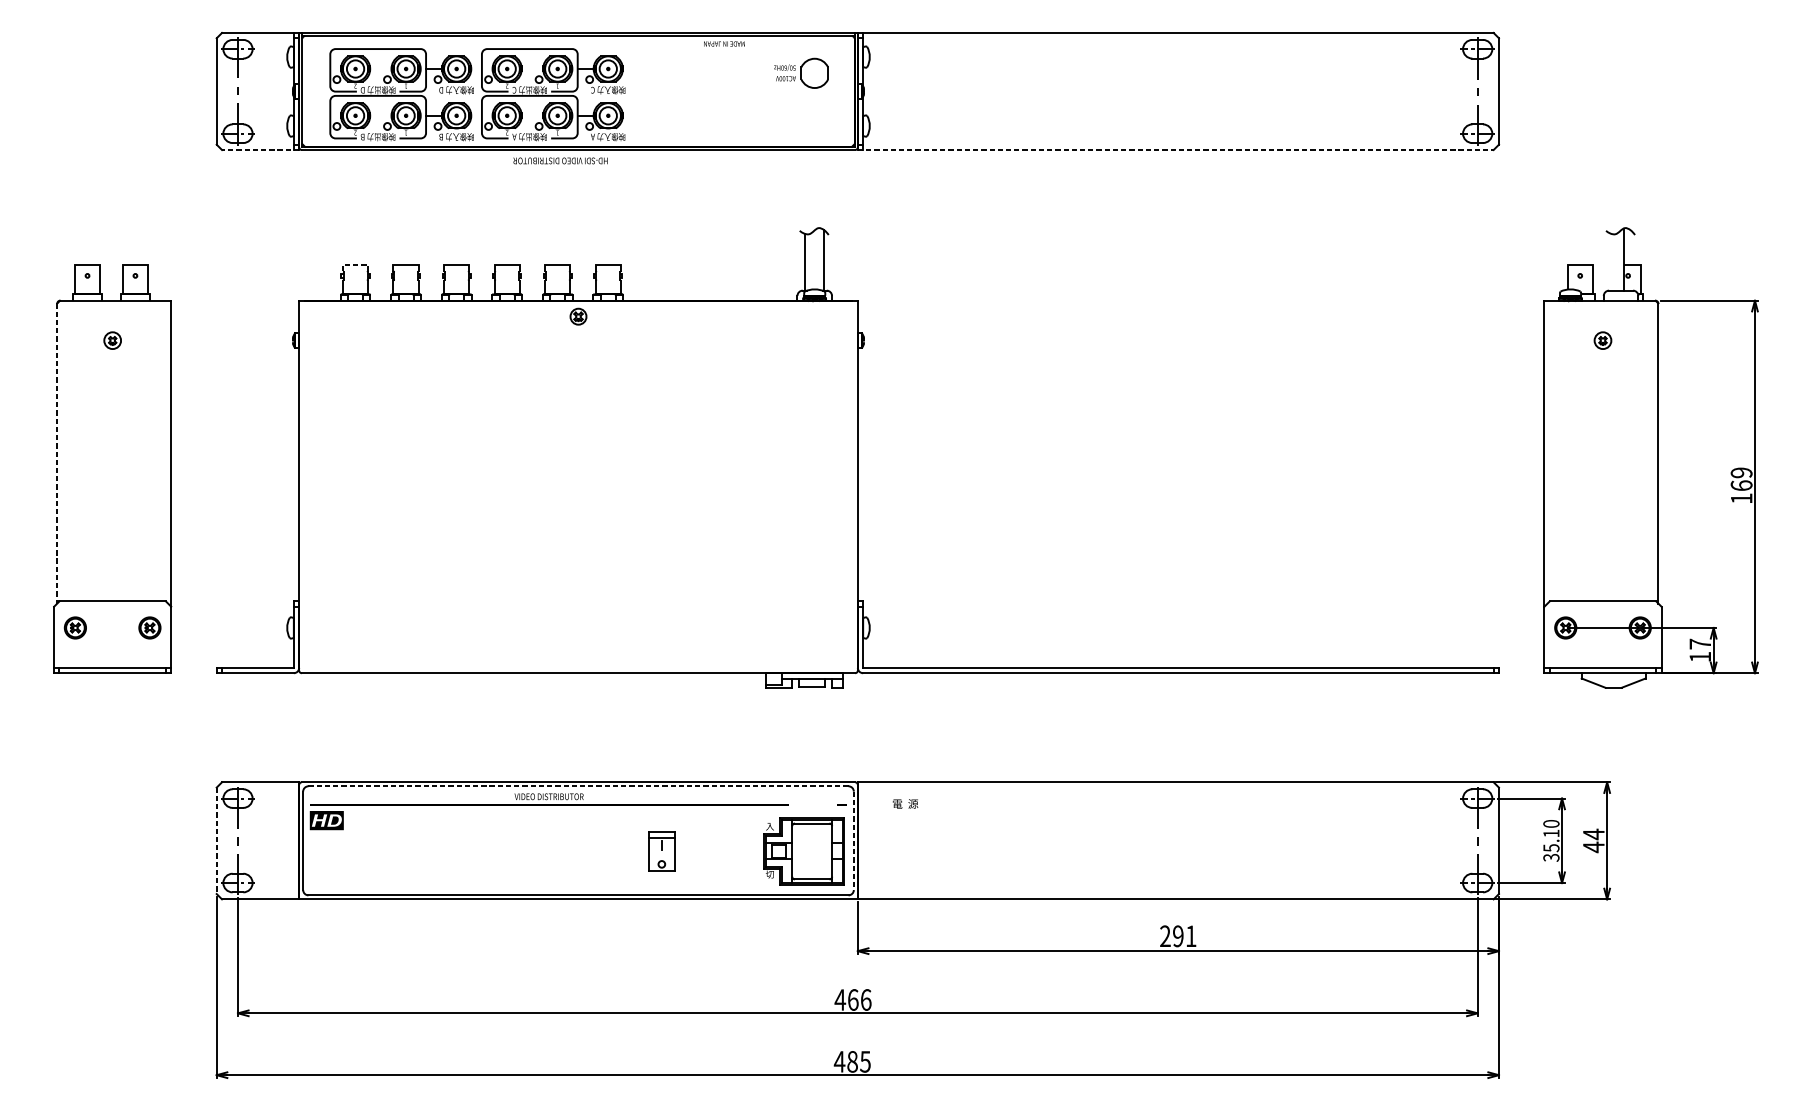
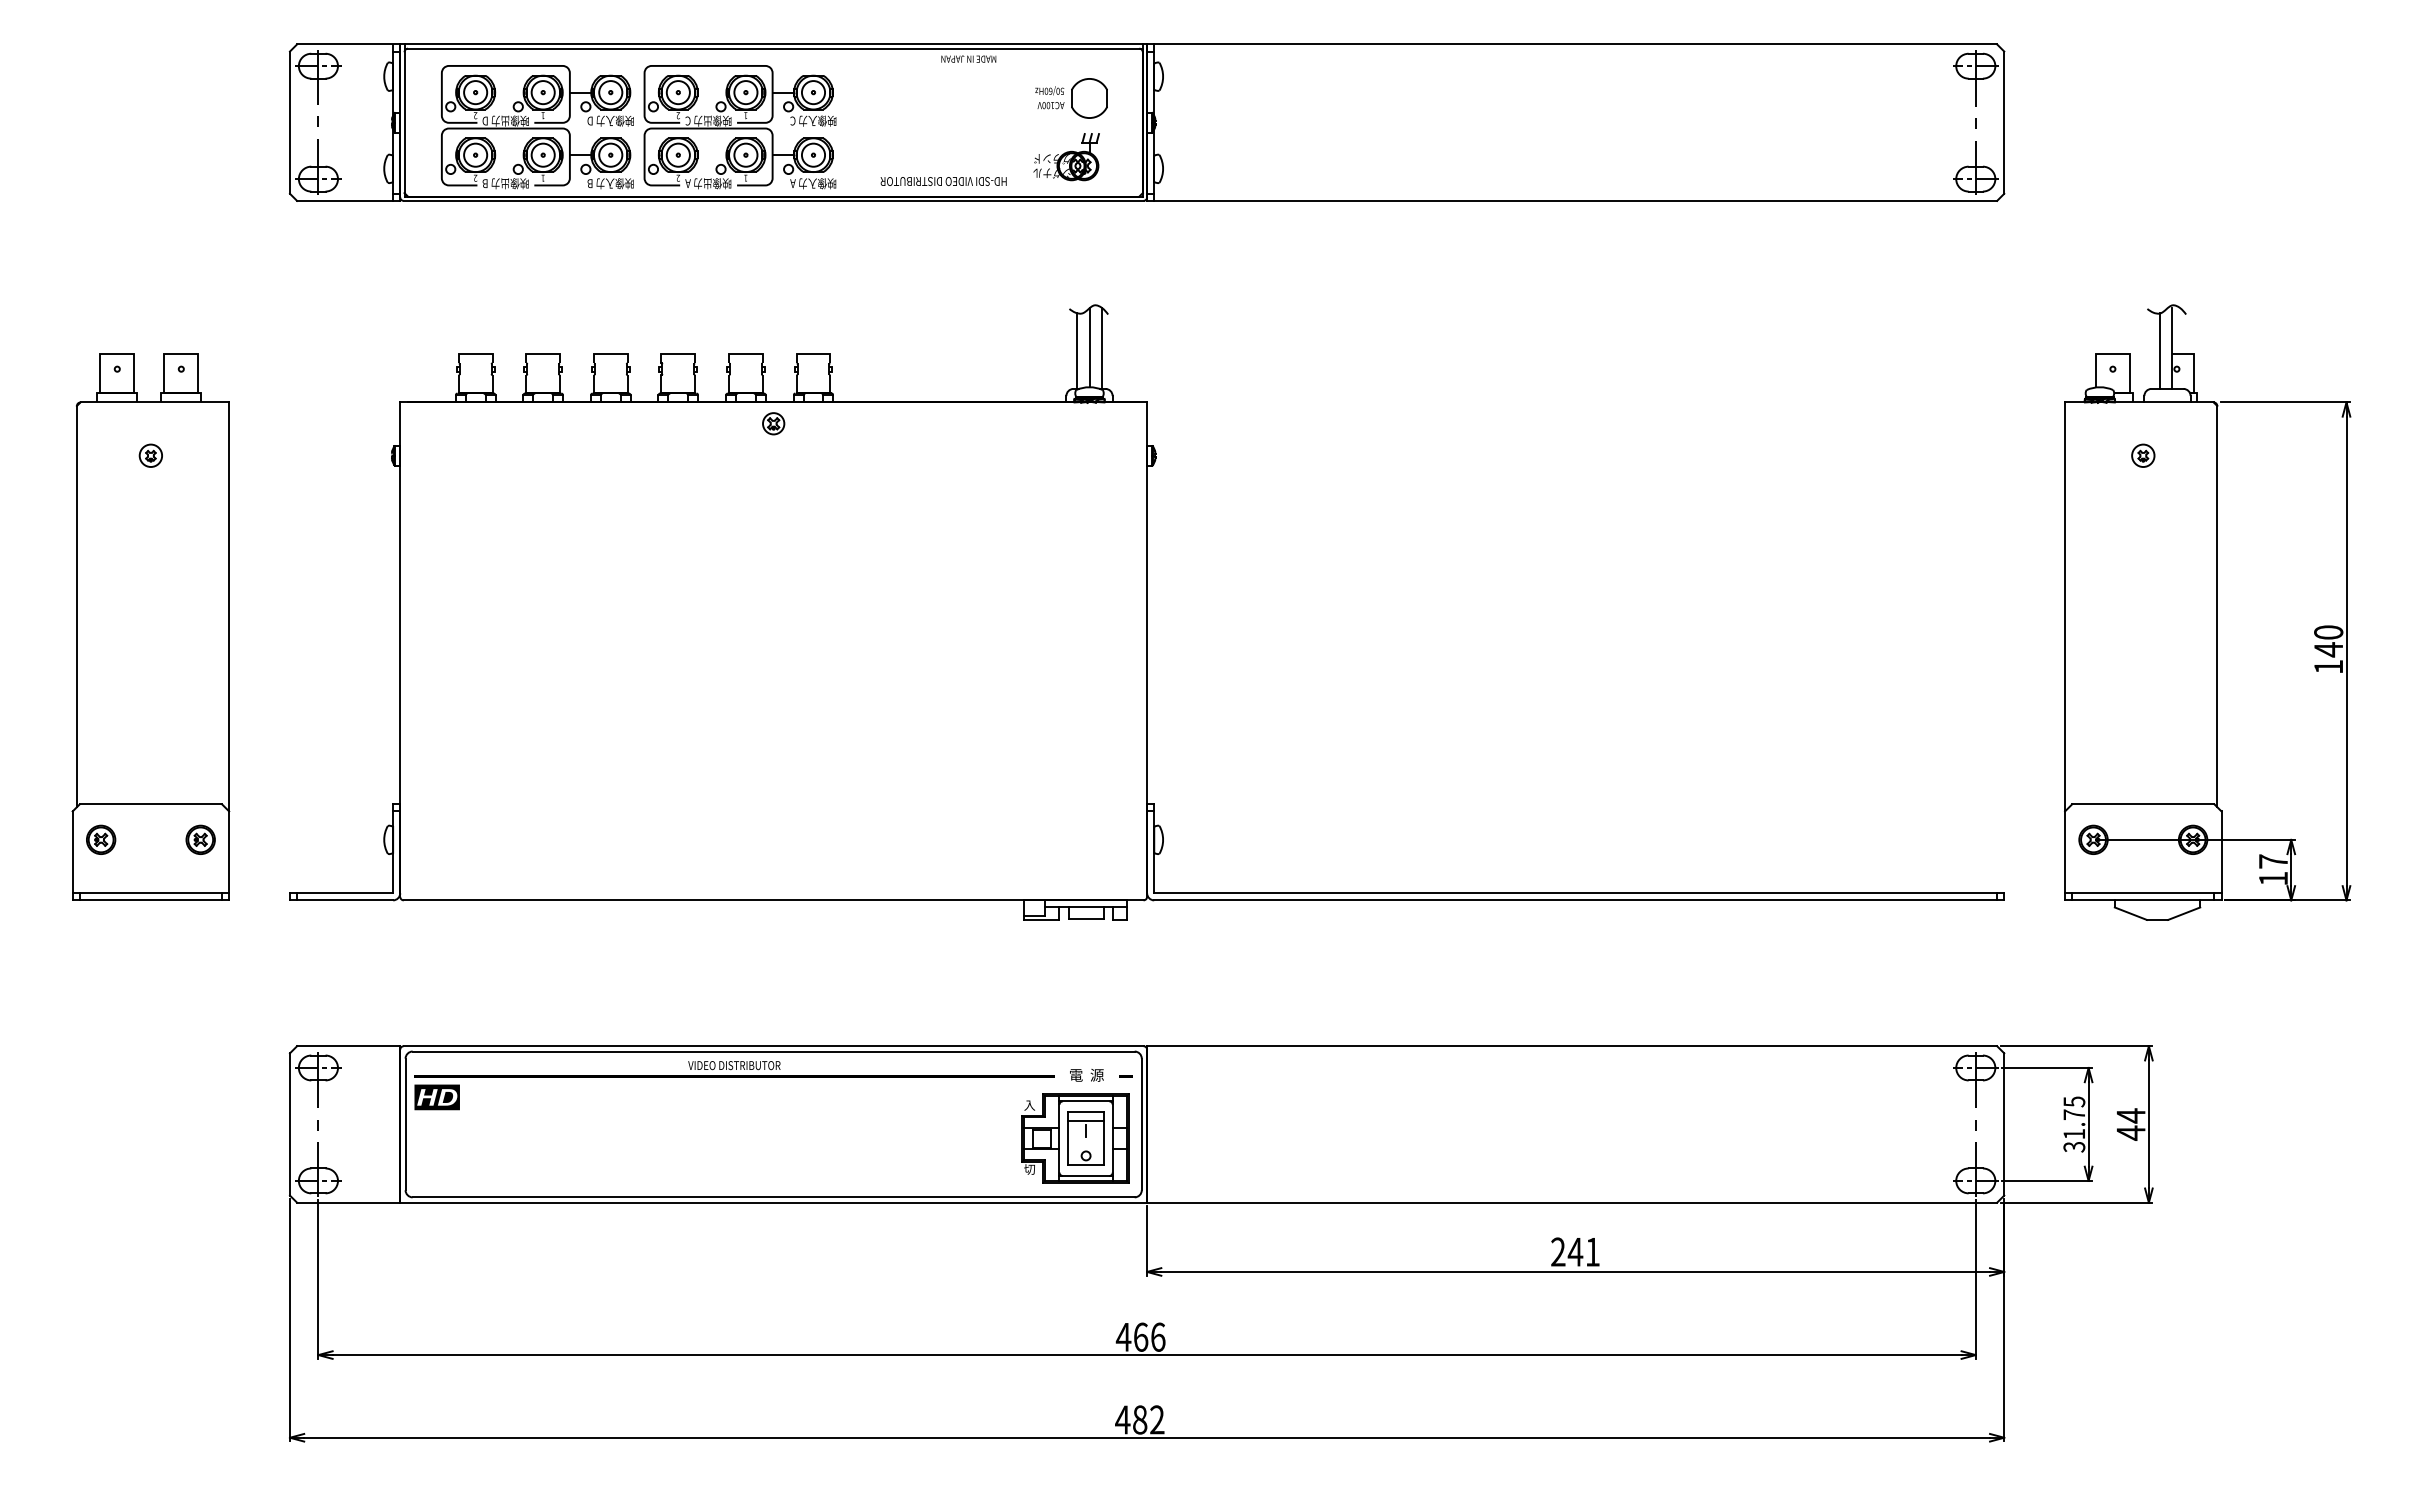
part: (797, 117) -> (1066, 157), added
line: (260, 149) -> (348, 200), dashed -> solid
line: (1176, 149) -> (1572, 200), dashed -> solid
text: (560, 160) -> (943, 181), moved
line: (814, 259) -> (1089, 347), added
line: (1615, 261) -> (2159, 350), added
line: (355, 264) -> (475, 354), dashed -> solid
line: (57, 453) -> (76, 606), dashed -> solid
text: (1741, 479) -> (2328, 641), 169 -> 140
line: (578, 786) -> (773, 1051), dashed -> solid
text: (905, 804) -> (1086, 1075), moved
text: (1551, 835) -> (2074, 1117), 35.10 -> 31.75
line: (216, 840) -> (289, 1124), dashed -> solid
line: (853, 840) -> (1141, 1124), dashed -> solid
part: (661, 851) -> (1085, 1138), moved
text: (1178, 935) -> (1575, 1251), 291 -> 241
text: (864, 1061) -> (1156, 1419), 485 -> 482

